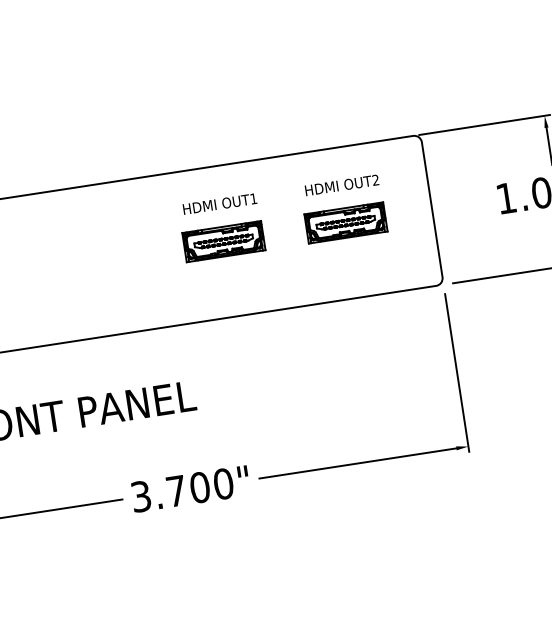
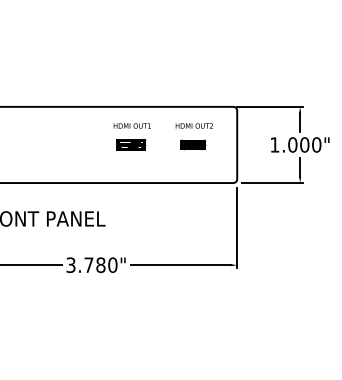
part: (345, 222) -> (193, 144), size x0.6
part: (223, 240) -> (131, 144), size x0.7
text: (199, 486) -> (100, 264), 3.700" -> 3.780"

